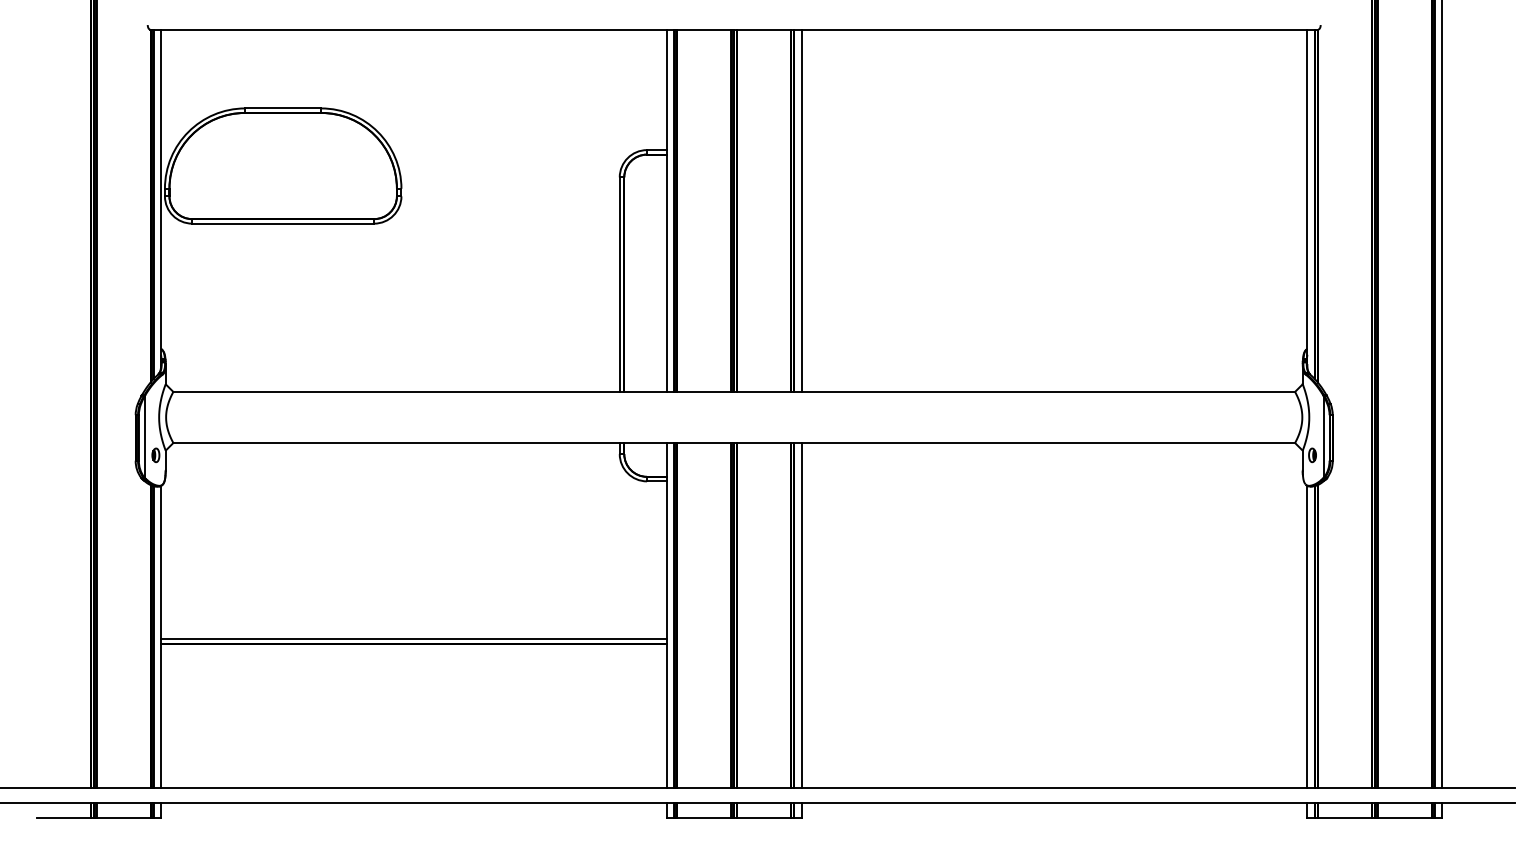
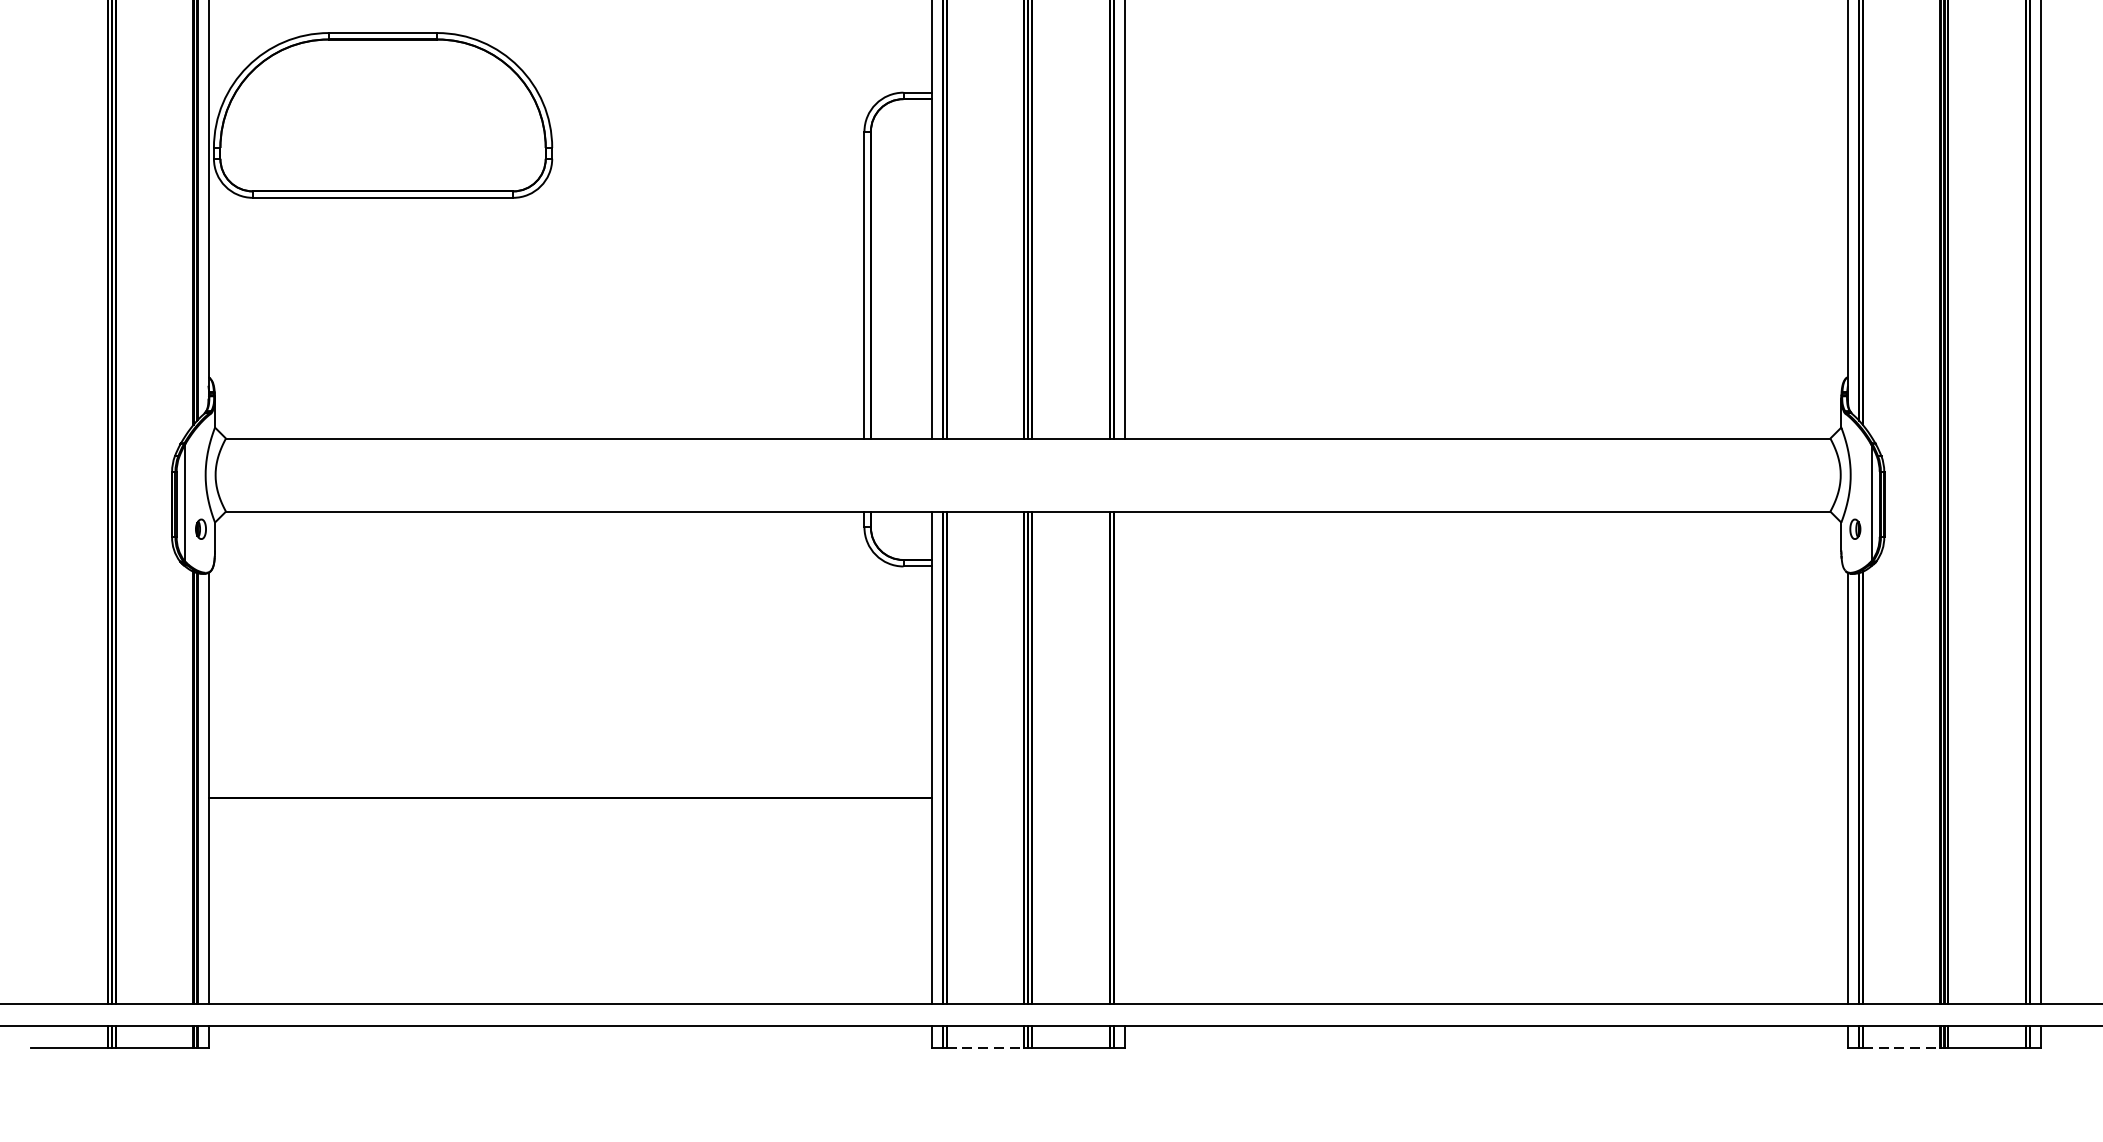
line: (801, 615) -> (1124, 758), removed
line: (413, 639) -> (569, 792), removed
line: (704, 817) -> (985, 1047), solid -> dashed
line: (1345, 817) -> (1902, 1047), solid -> dashed

